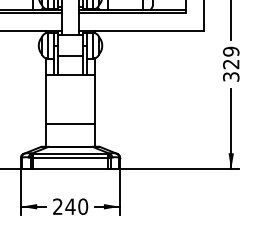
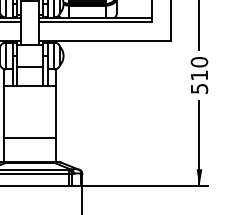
text: (231, 63) -> (199, 74), 329 -> 510

